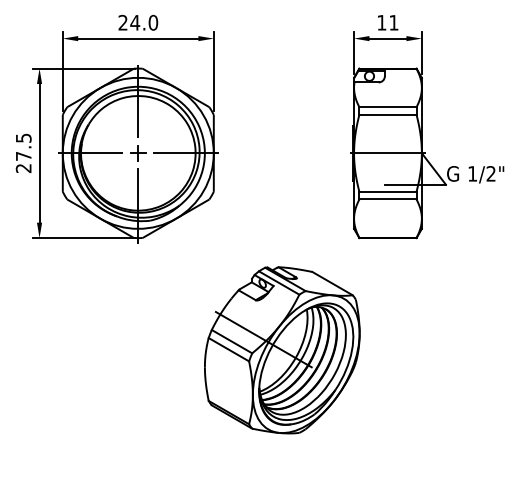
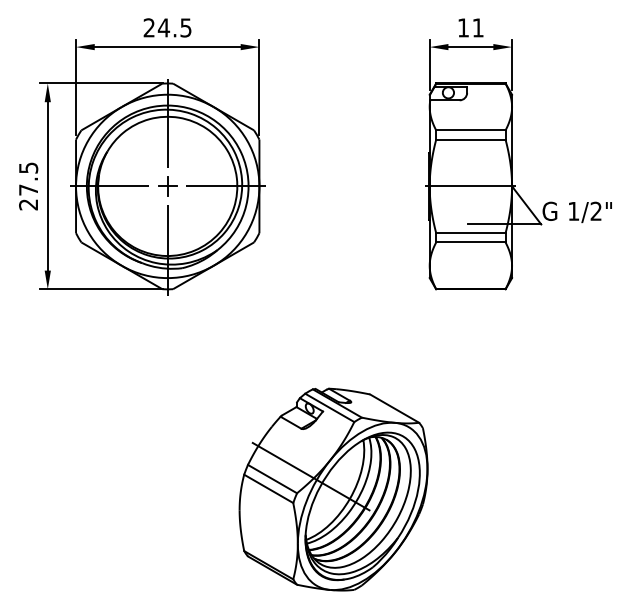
text: (152, 22) -> (185, 27), 24.0 -> 24.5
part: (282, 350) -> (333, 489), moved

